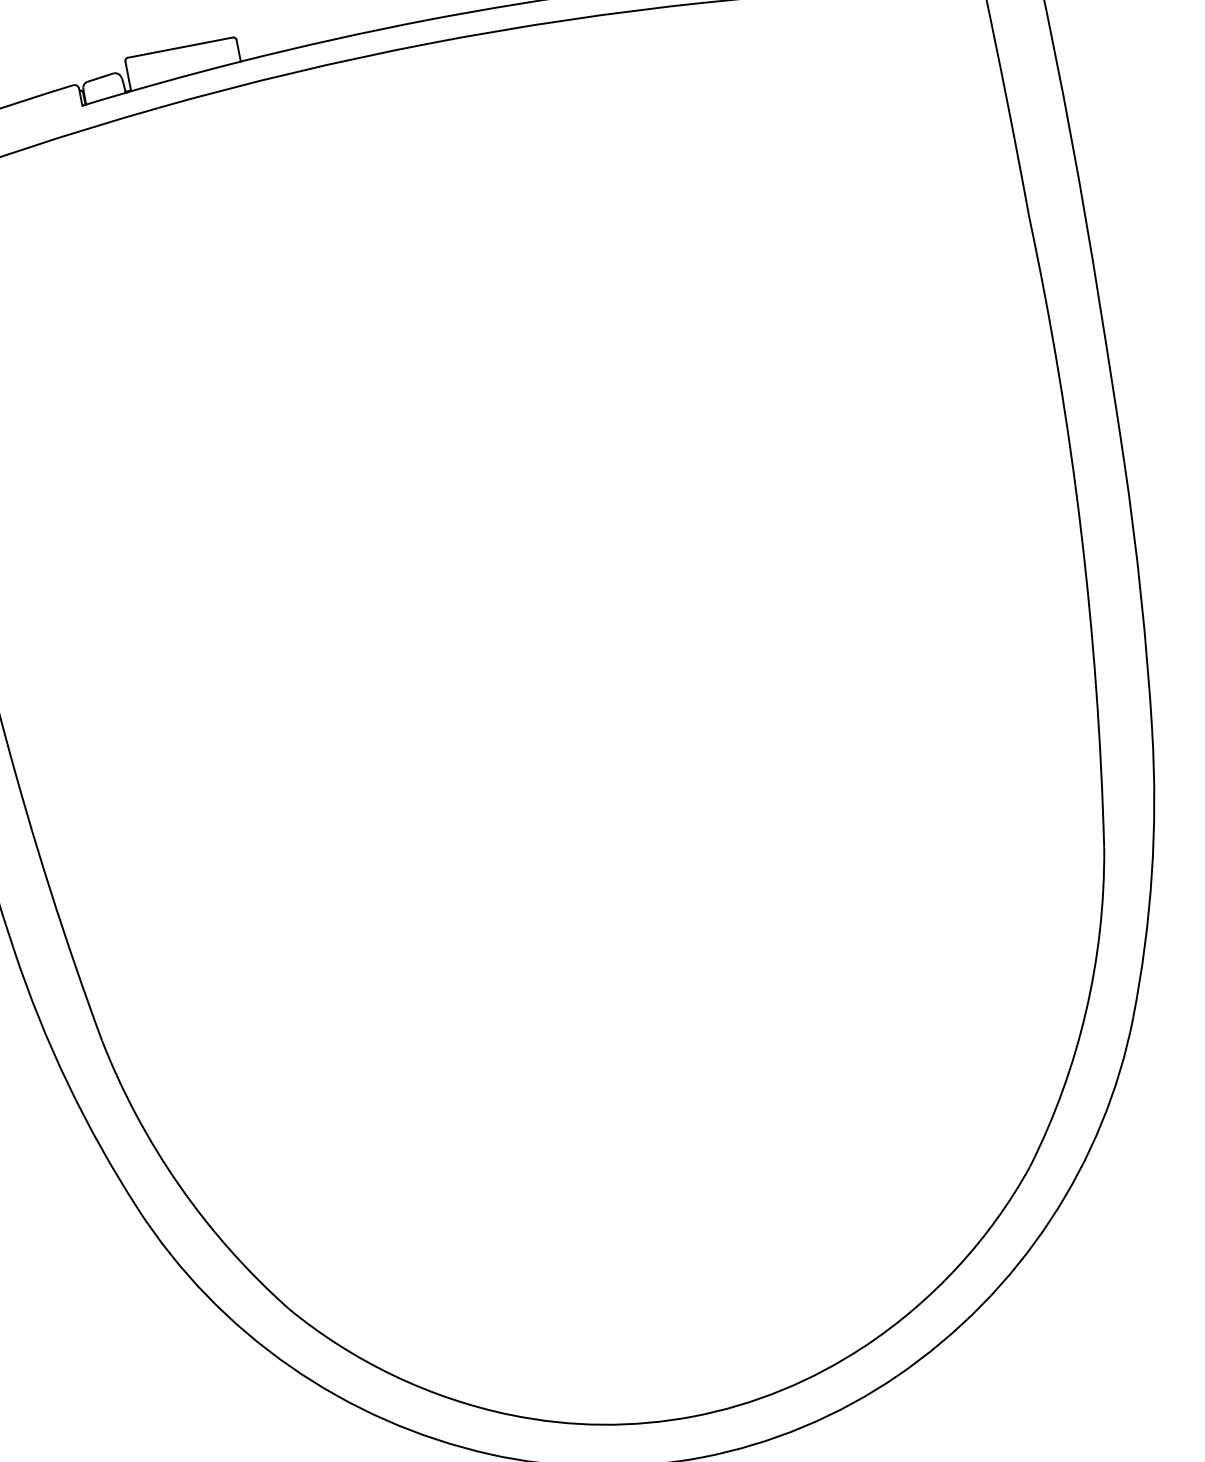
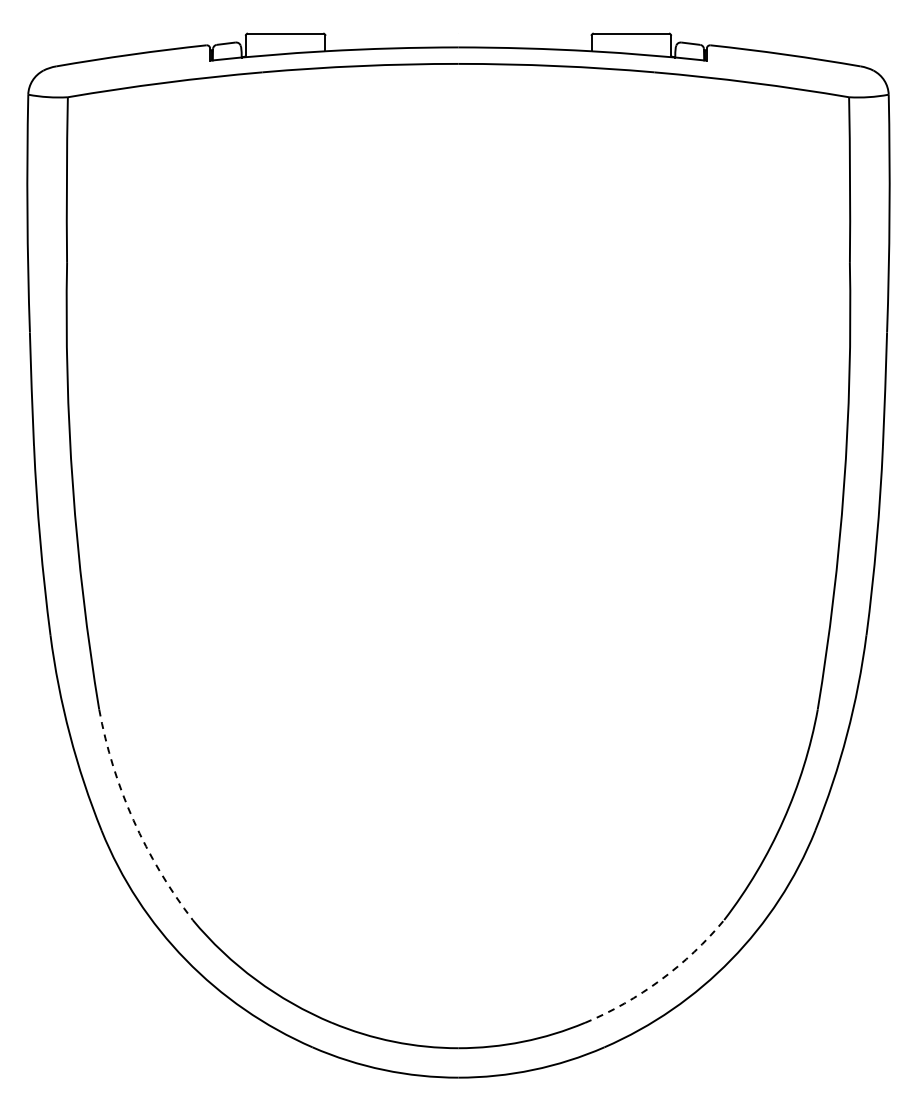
arc: (179, 1186) -> (133, 820), solid -> dashed
arc: (957, 1266) -> (660, 979), solid -> dashed

